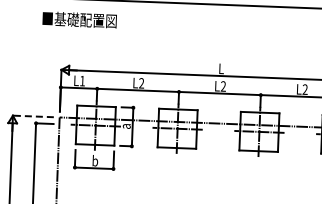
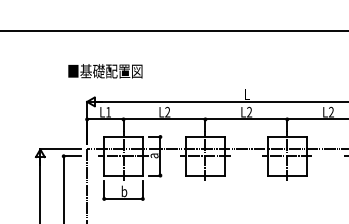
text: (79, 20) -> (105, 71), moved
line: (33, 116) -> (60, 149), dashed -> solid

